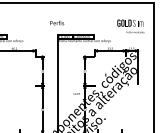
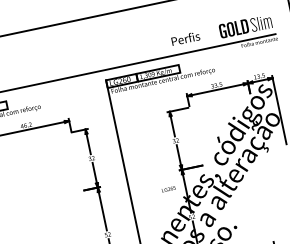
text: (57, 22) -> (186, 37), moved

